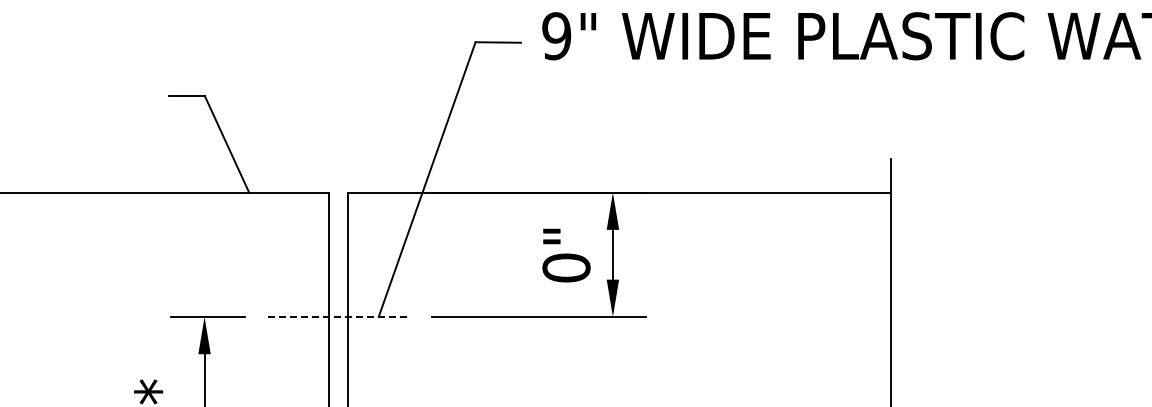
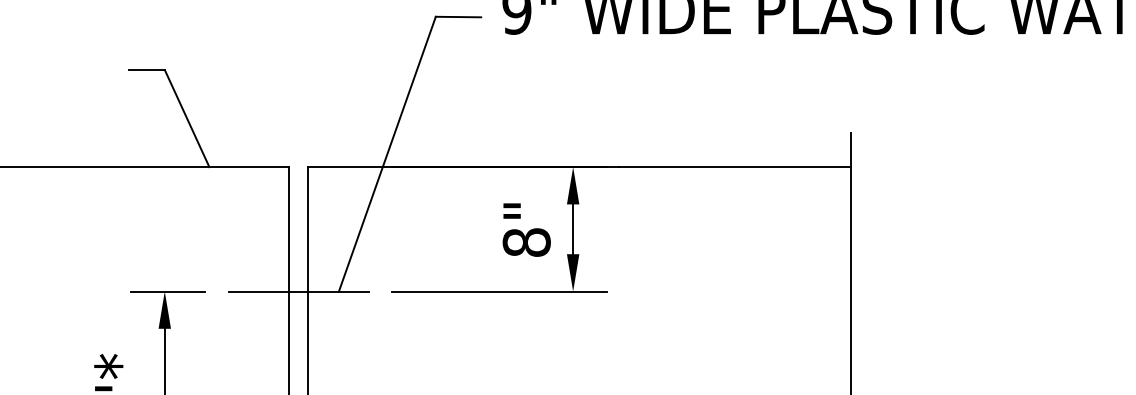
text: (566, 267) -> (526, 242), 0" -> 8"
line: (338, 316) -> (298, 291), dashed -> solid

